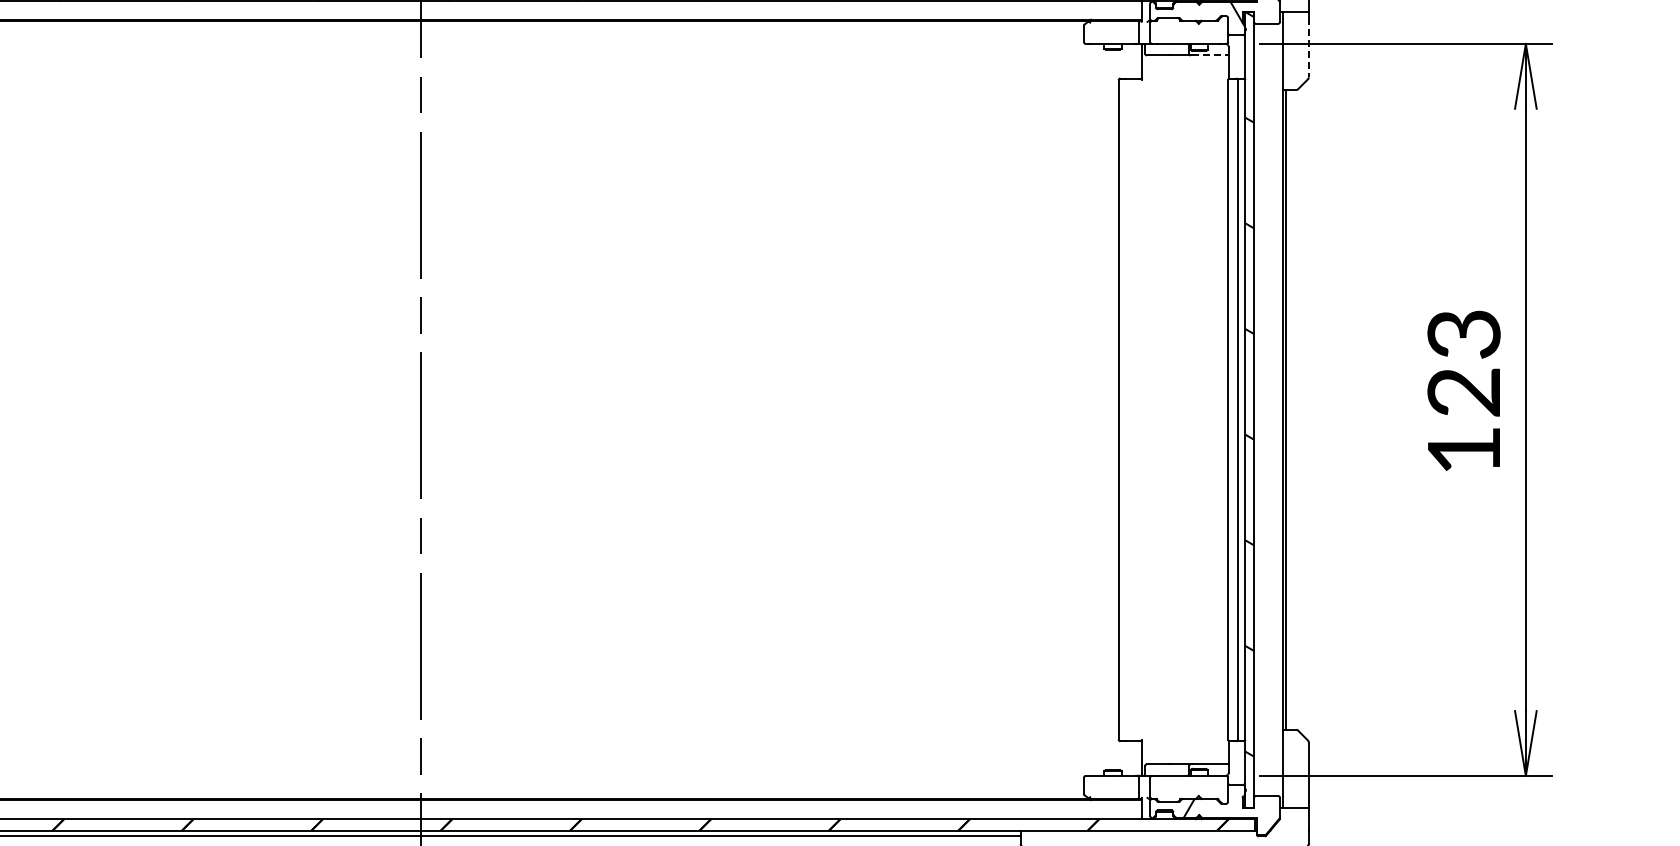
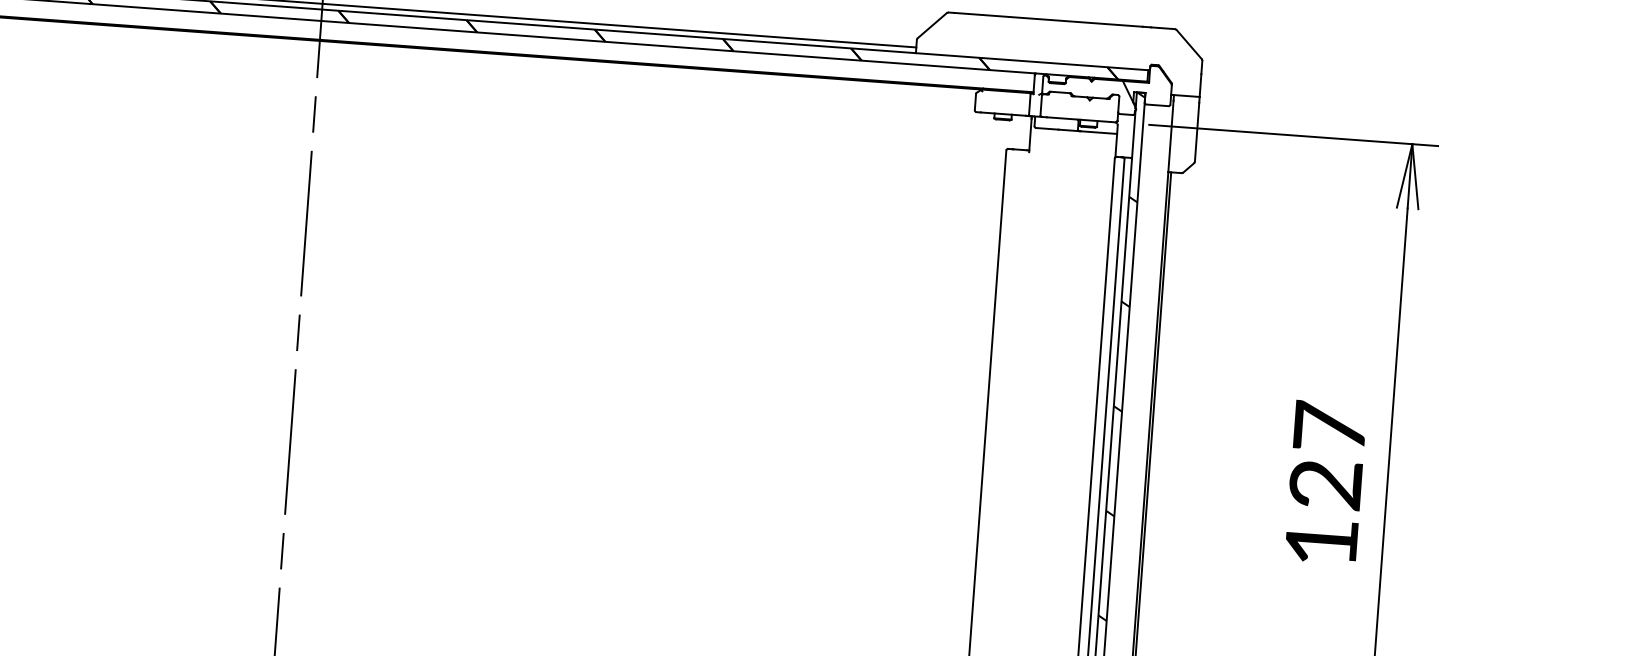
line: (1308, 47) -> (1196, 131), dashed -> solid
line: (1210, 55) -> (1099, 132), dashed -> solid
text: (1463, 333) -> (1329, 426), 123 -> 127

